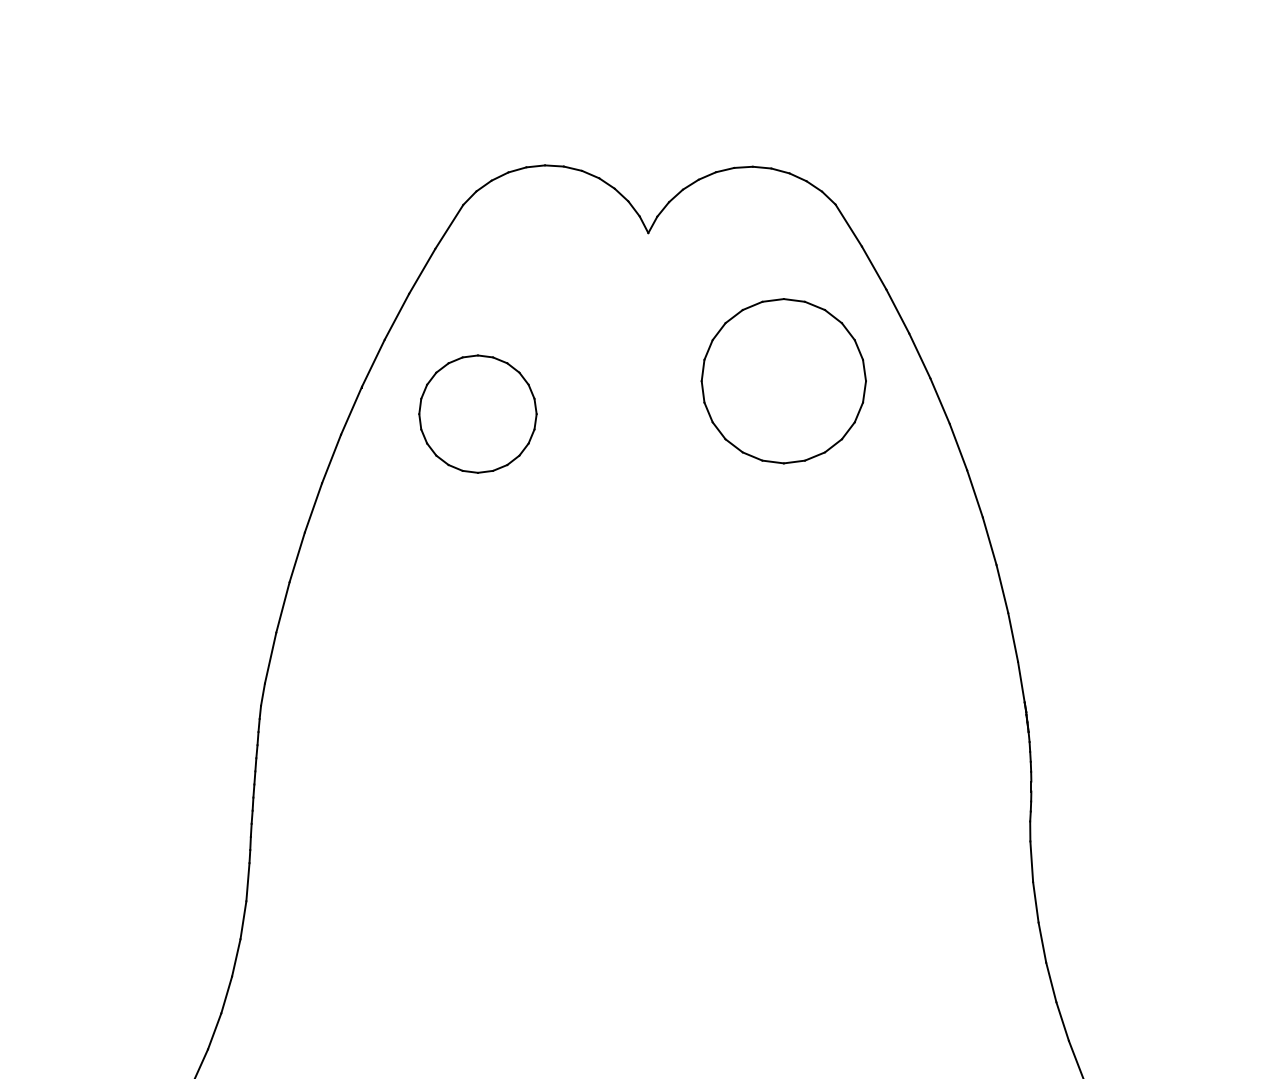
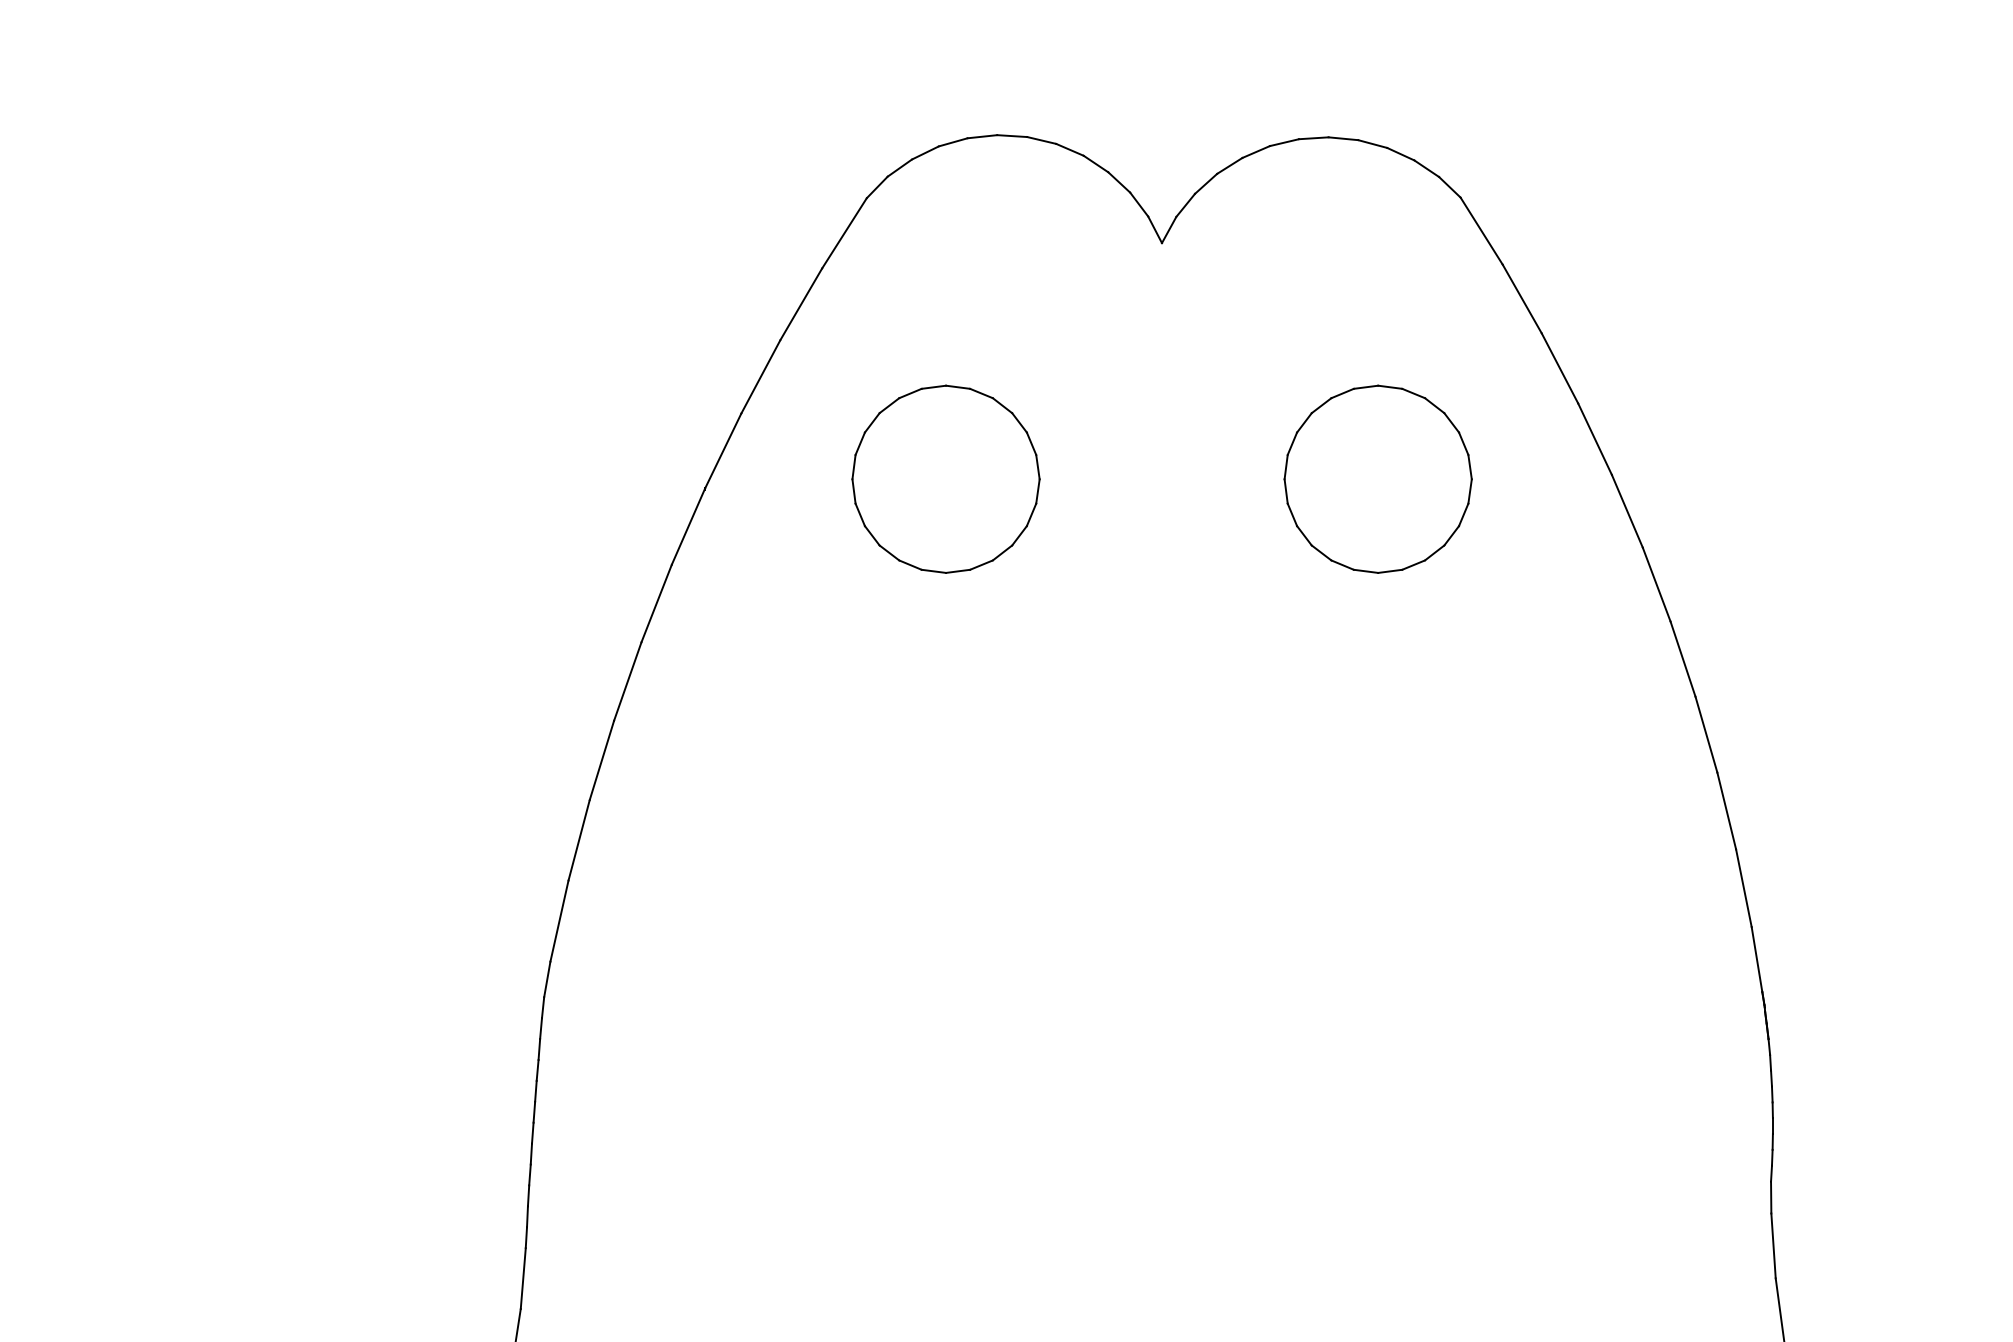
part: (783, 380) -> (1377, 478), size x0.71
part: (477, 413) -> (945, 478), moved

